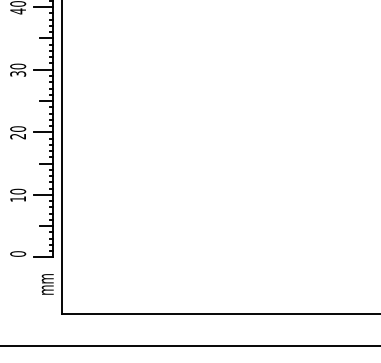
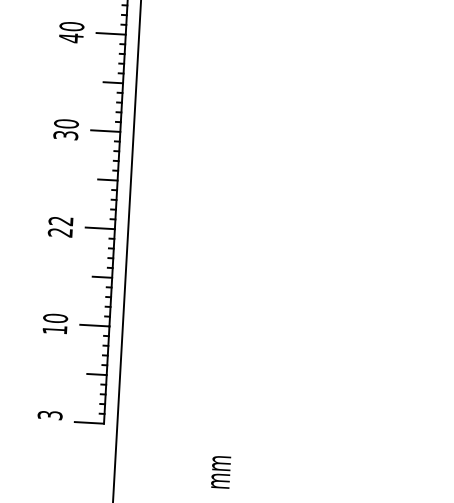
text: (18, 128) -> (61, 220), 20 -> 22
text: (18, 253) -> (50, 414), 0 -> 3
text: (47, 284) -> (220, 472), moved

